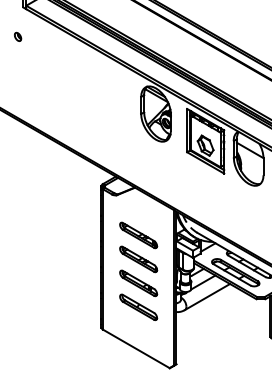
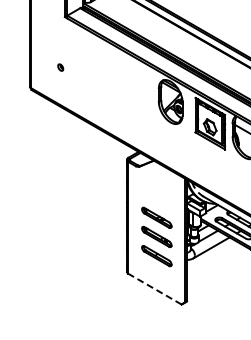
part: (17, 36) -> (60, 67), moved
part: (138, 235) -> (156, 198), removed
line: (136, 349) -> (155, 289), solid -> dashed

